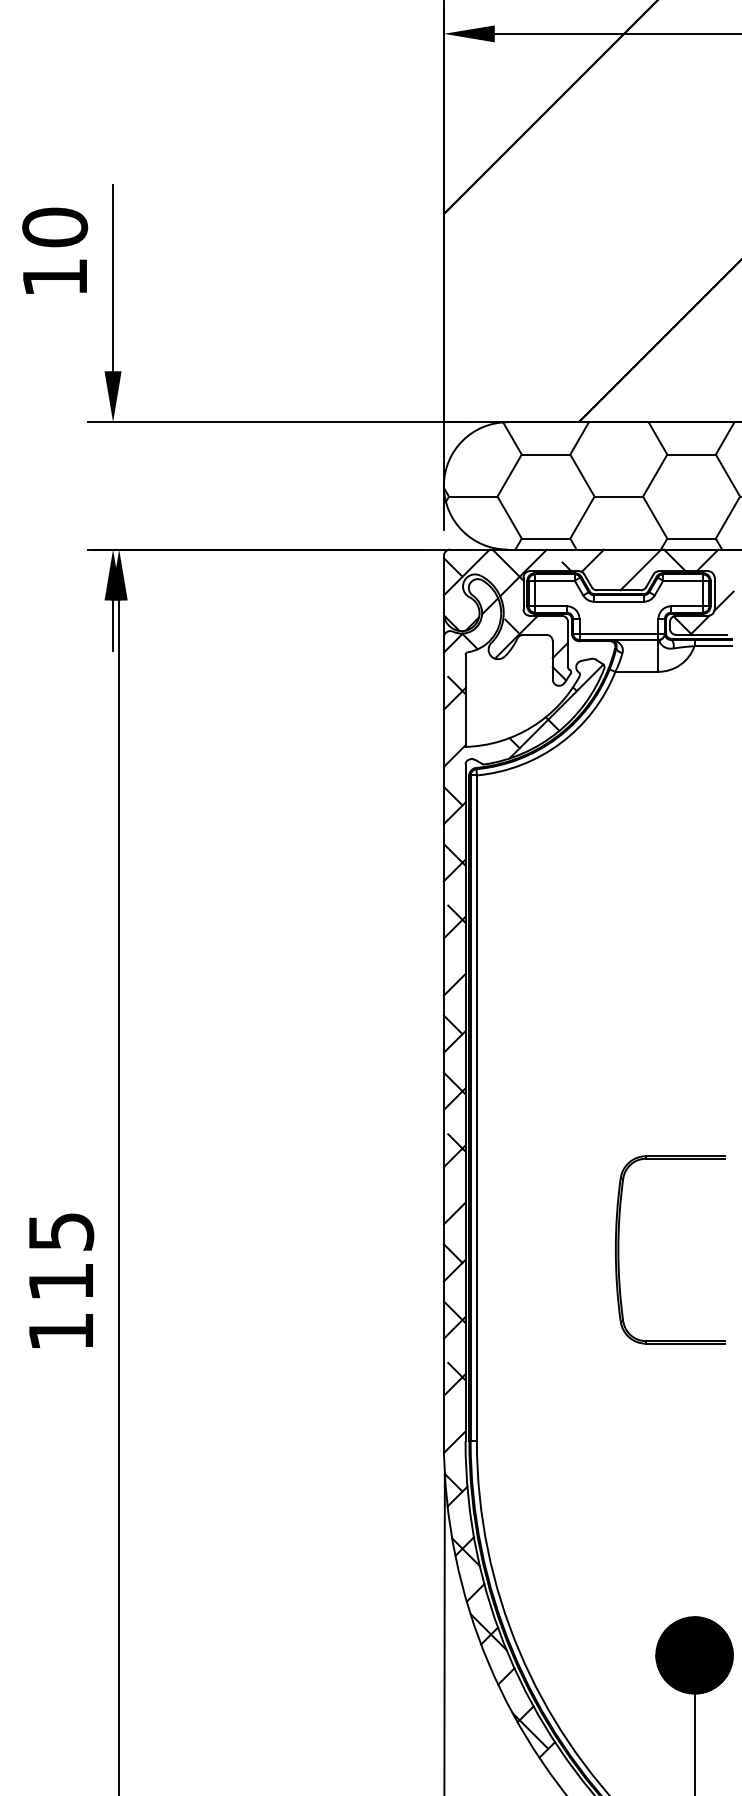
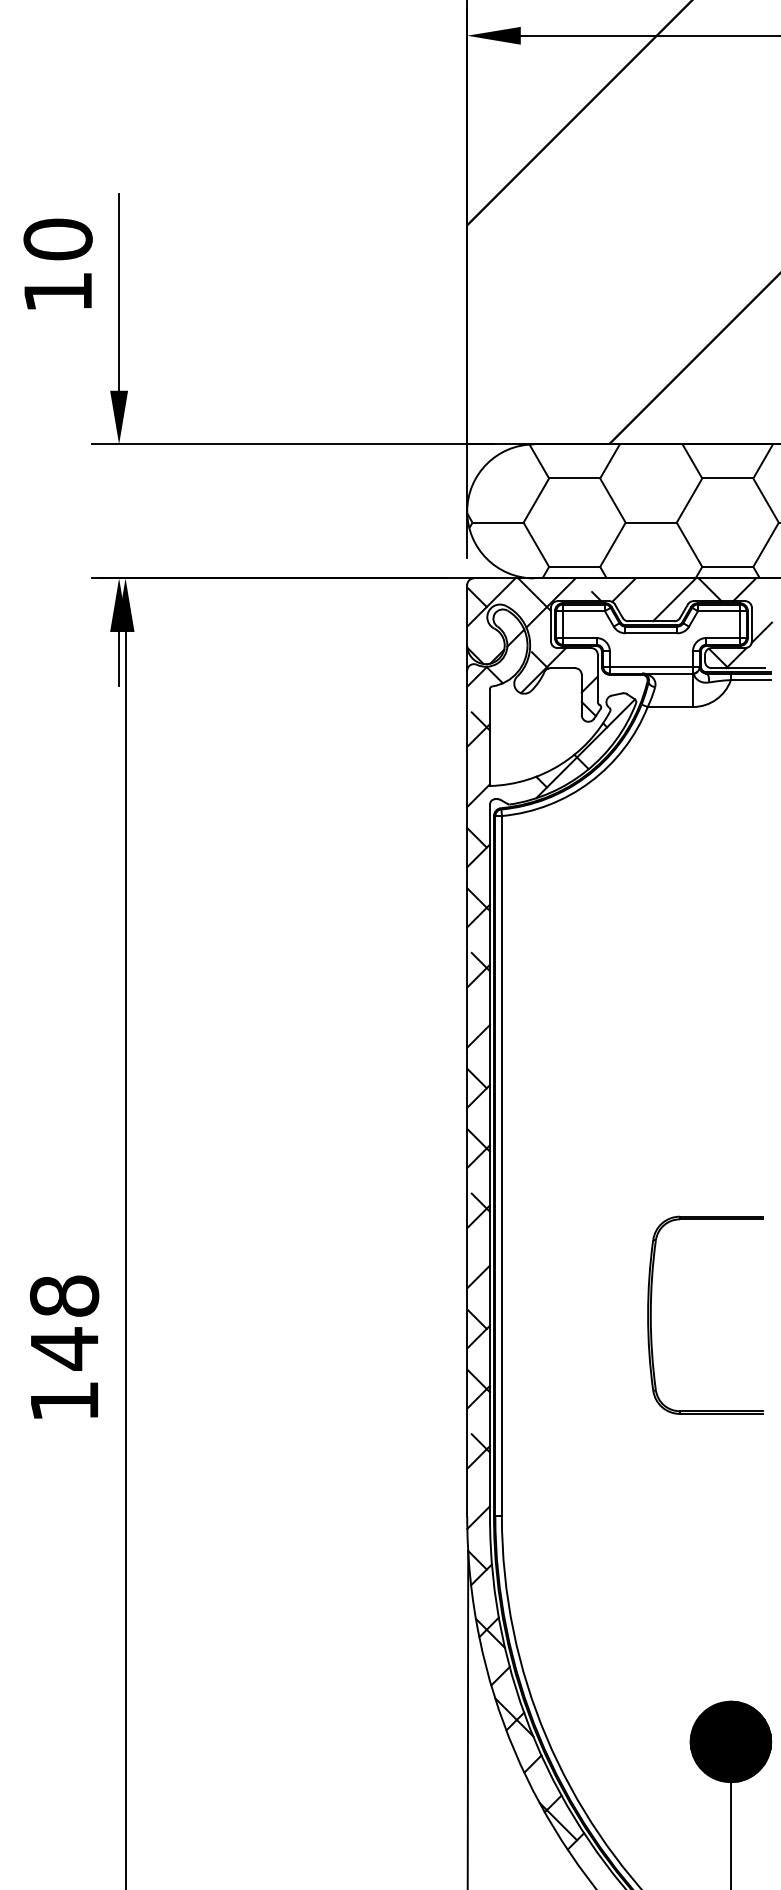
text: (61, 1256) -> (64, 1322), 115 -> 148

